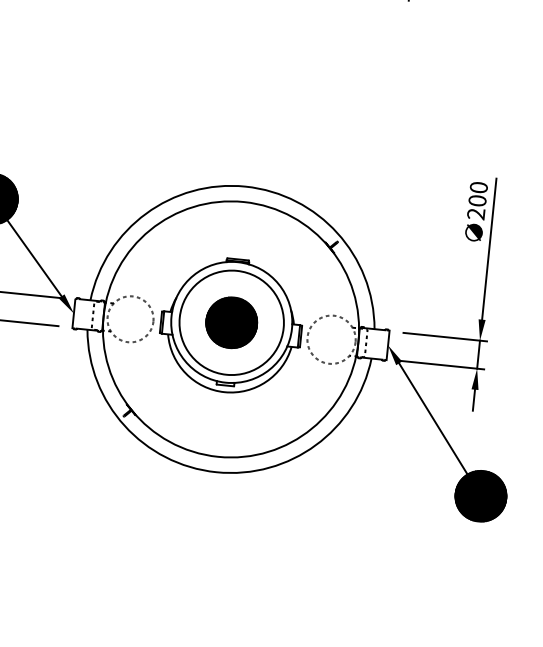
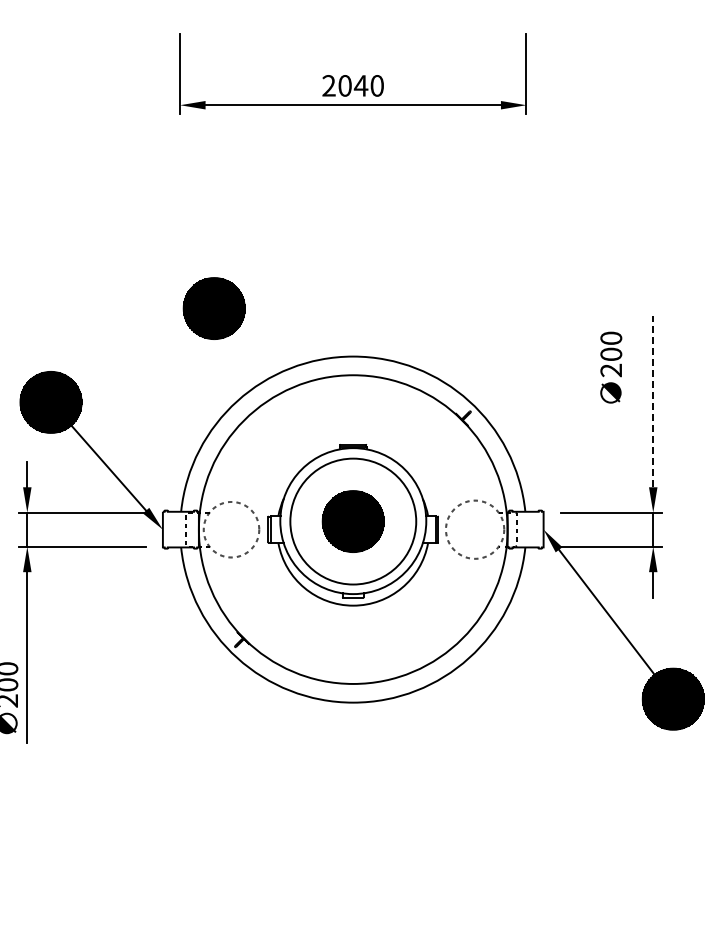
part: (134, 135) -> (213, 308), added
text: (476, 211) -> (611, 367), moved
line: (489, 248) -> (653, 401), solid -> dashed

